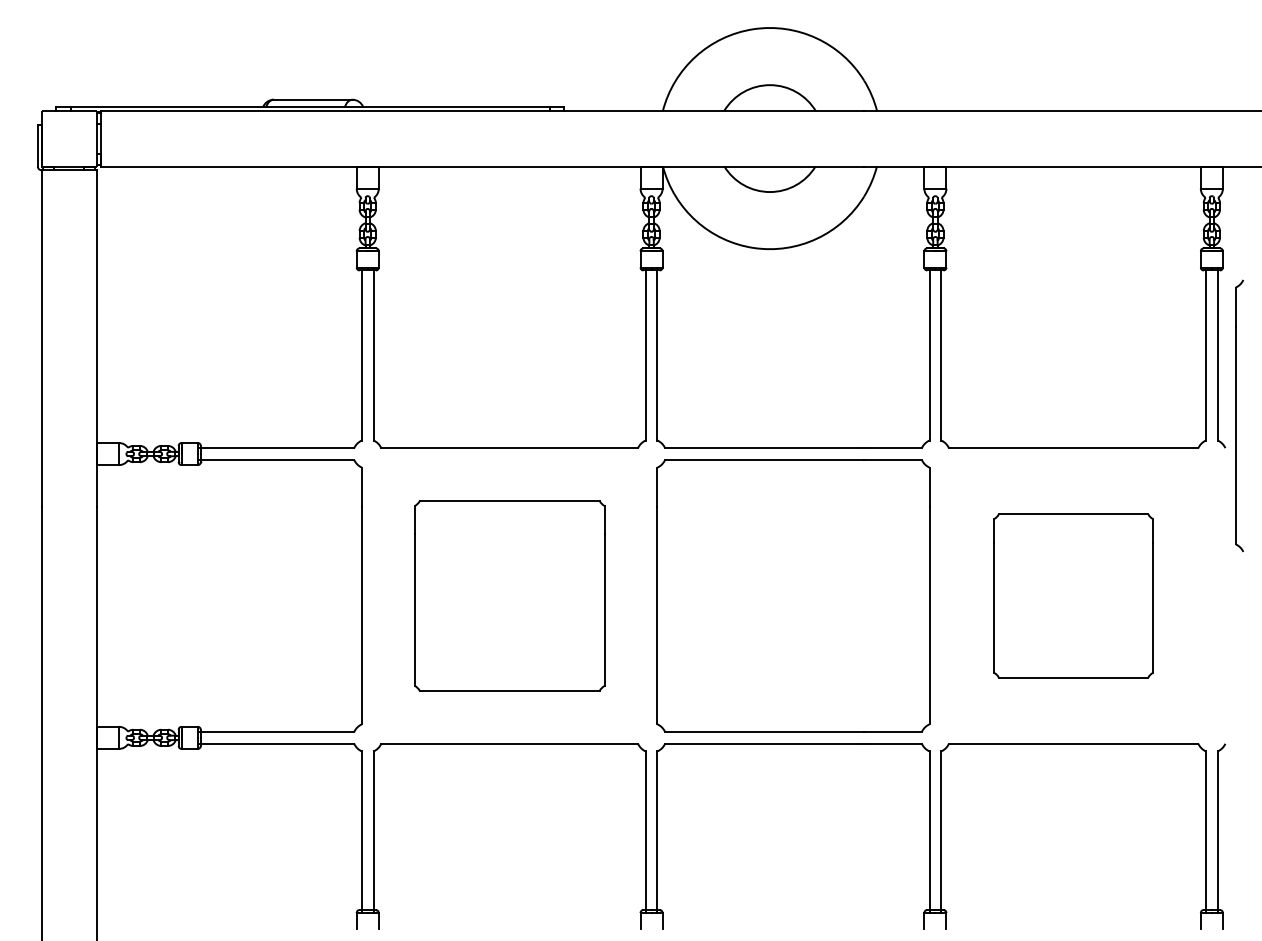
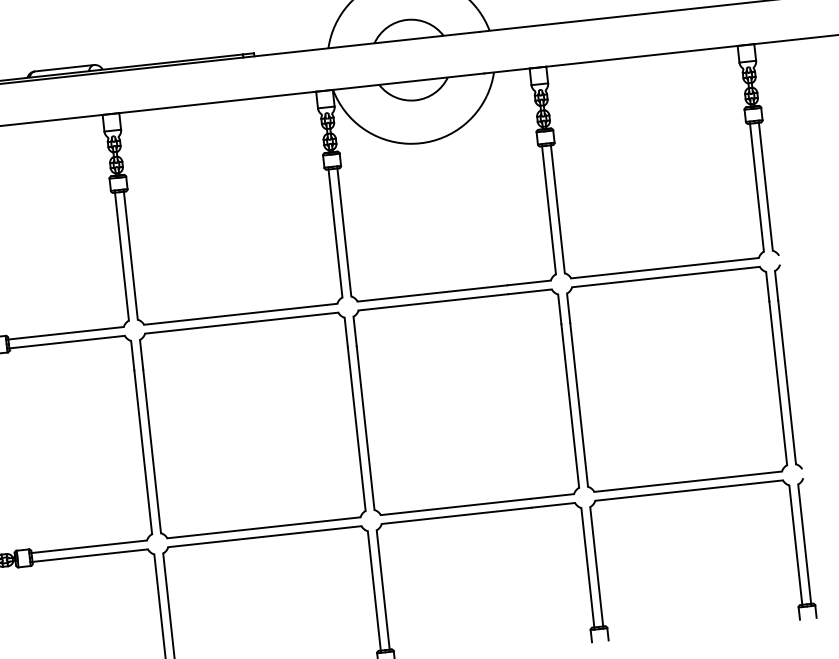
part: (1239, 415) -> (788, 366), moved
part: (509, 595) -> (252, 425), size x1.43
part: (1073, 595) -> (676, 379), size x1.67

